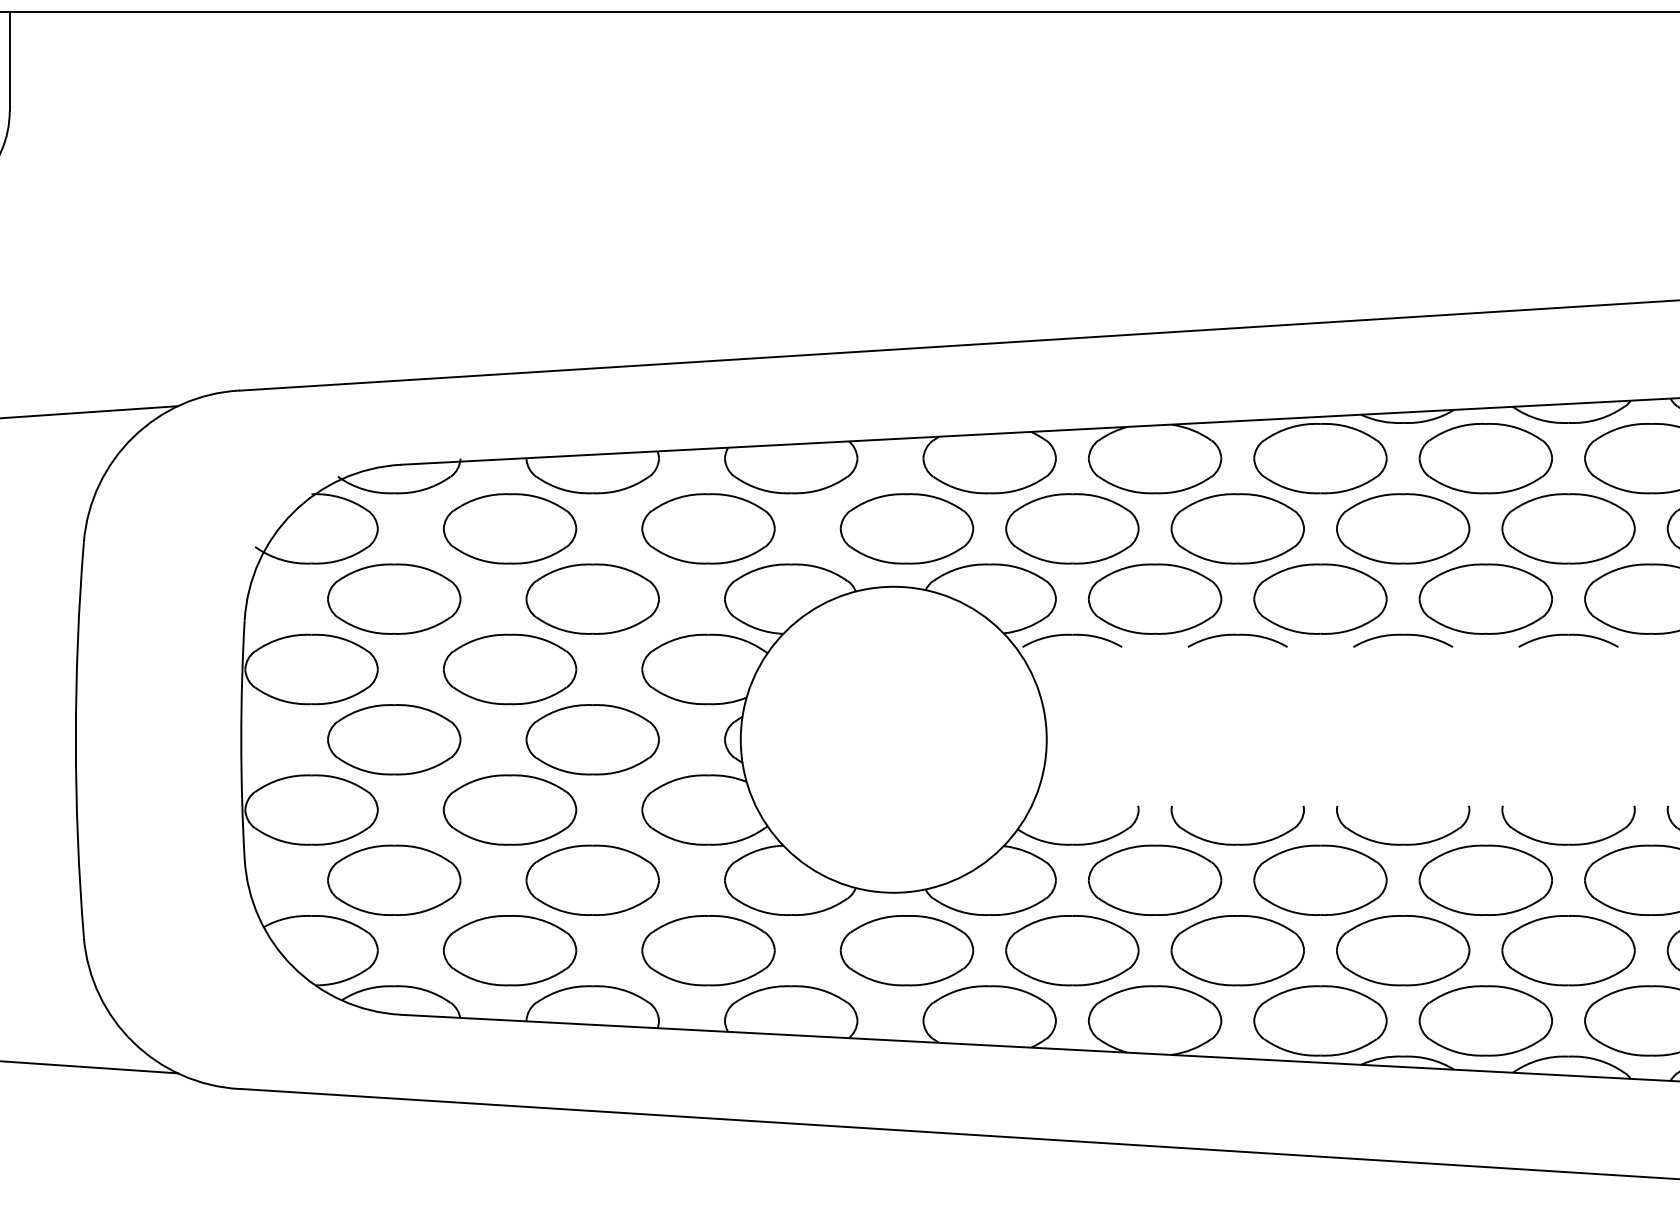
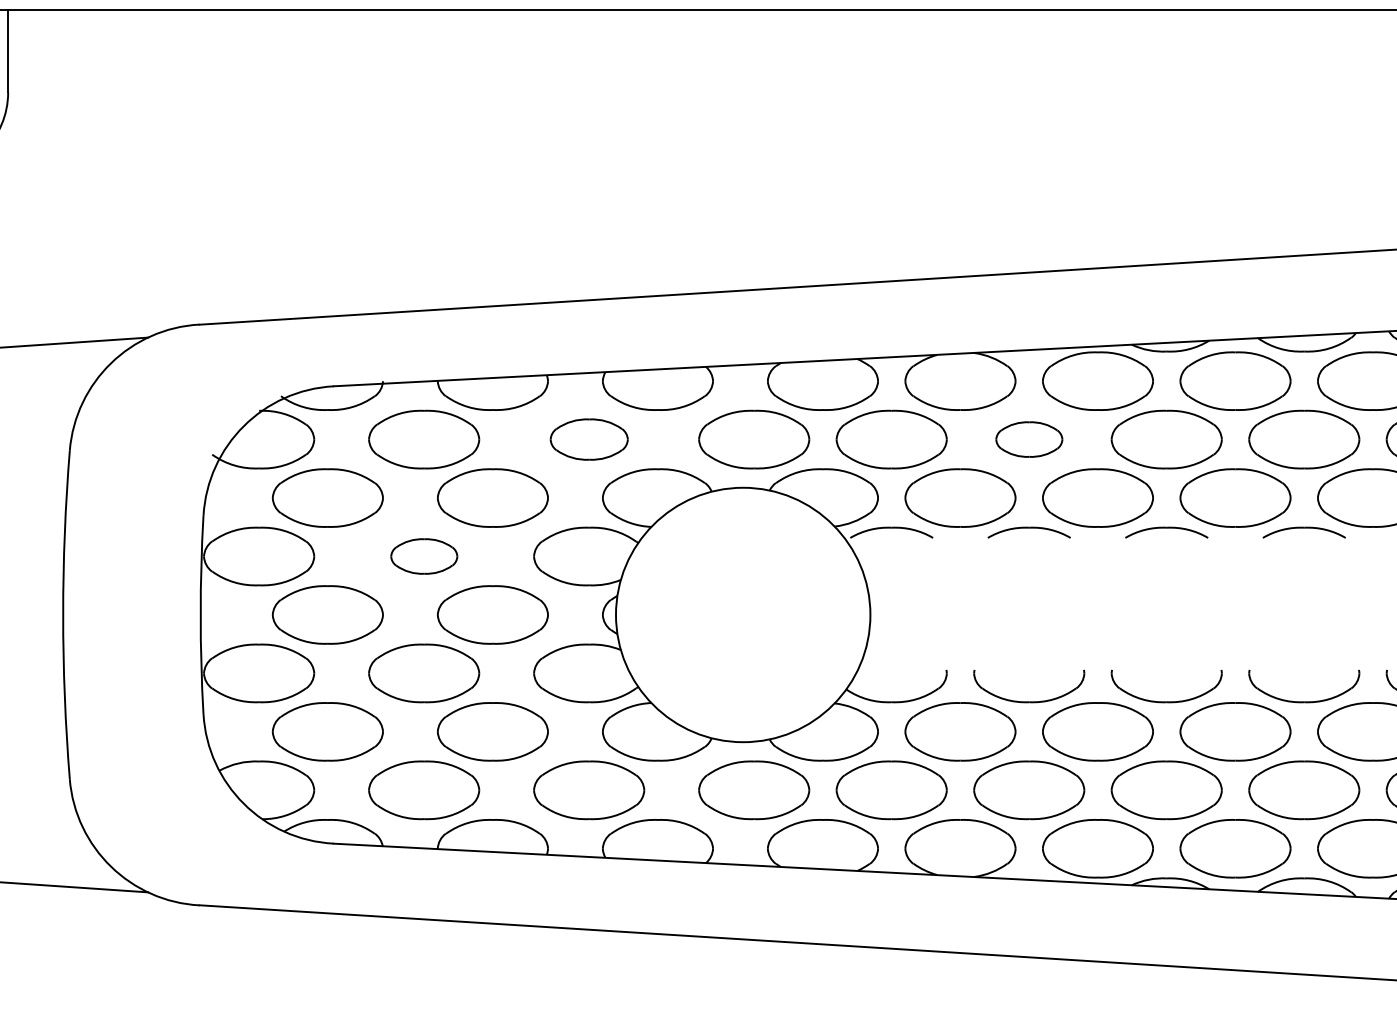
part: (708, 528) -> (589, 439), size x0.7
part: (1238, 528) -> (1029, 439), size x0.6
part: (510, 669) -> (424, 556), size x0.6

